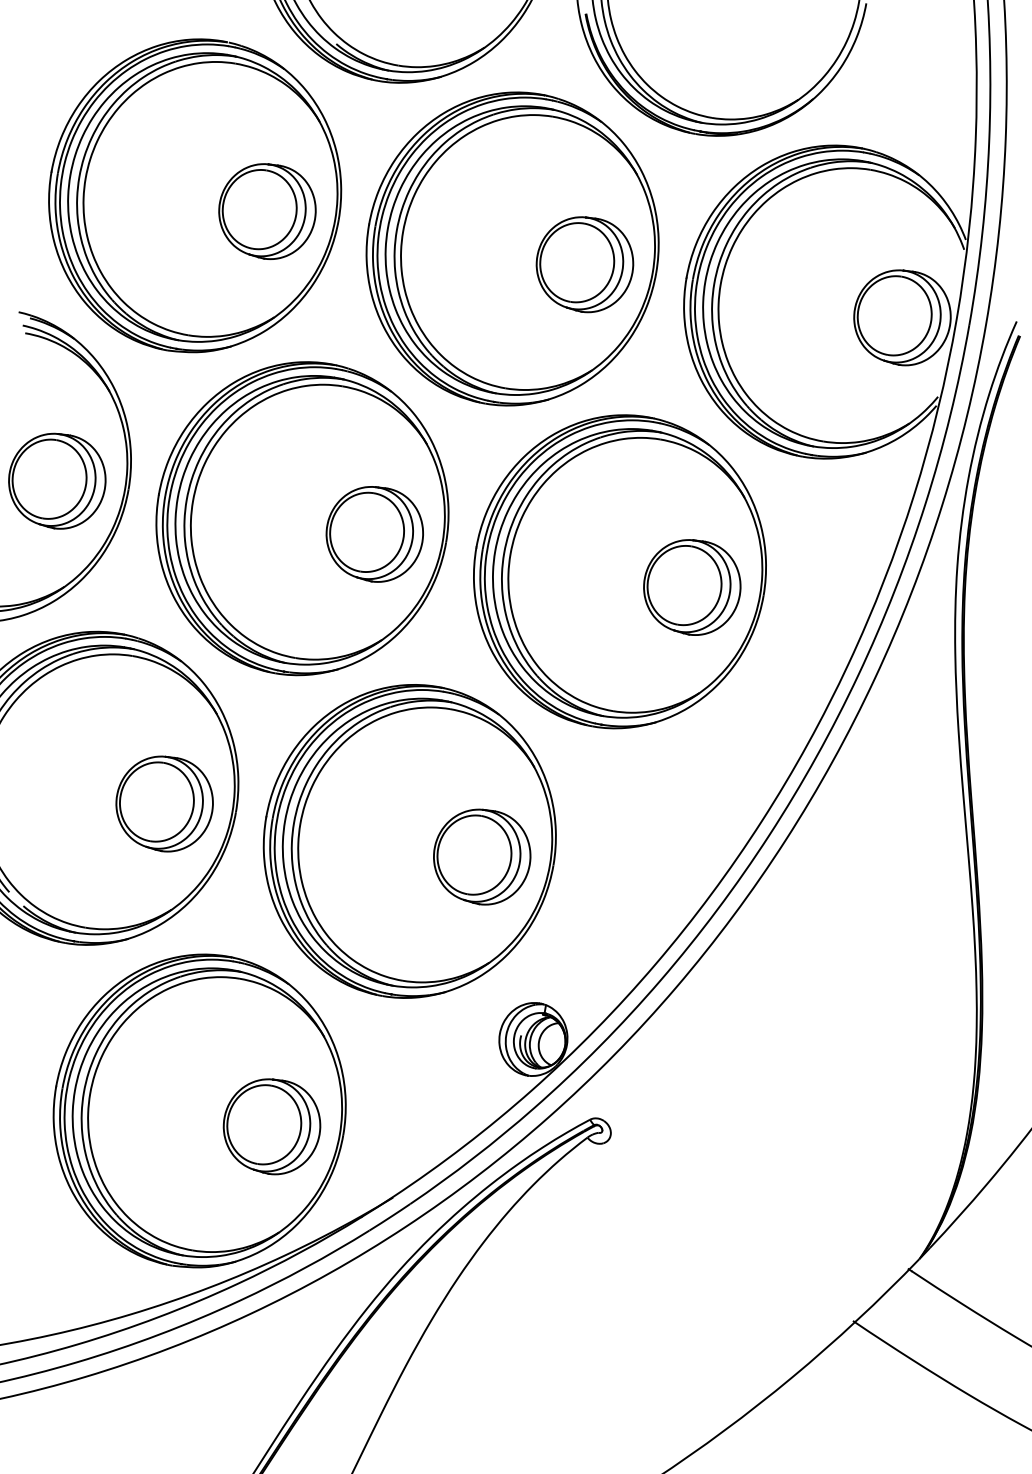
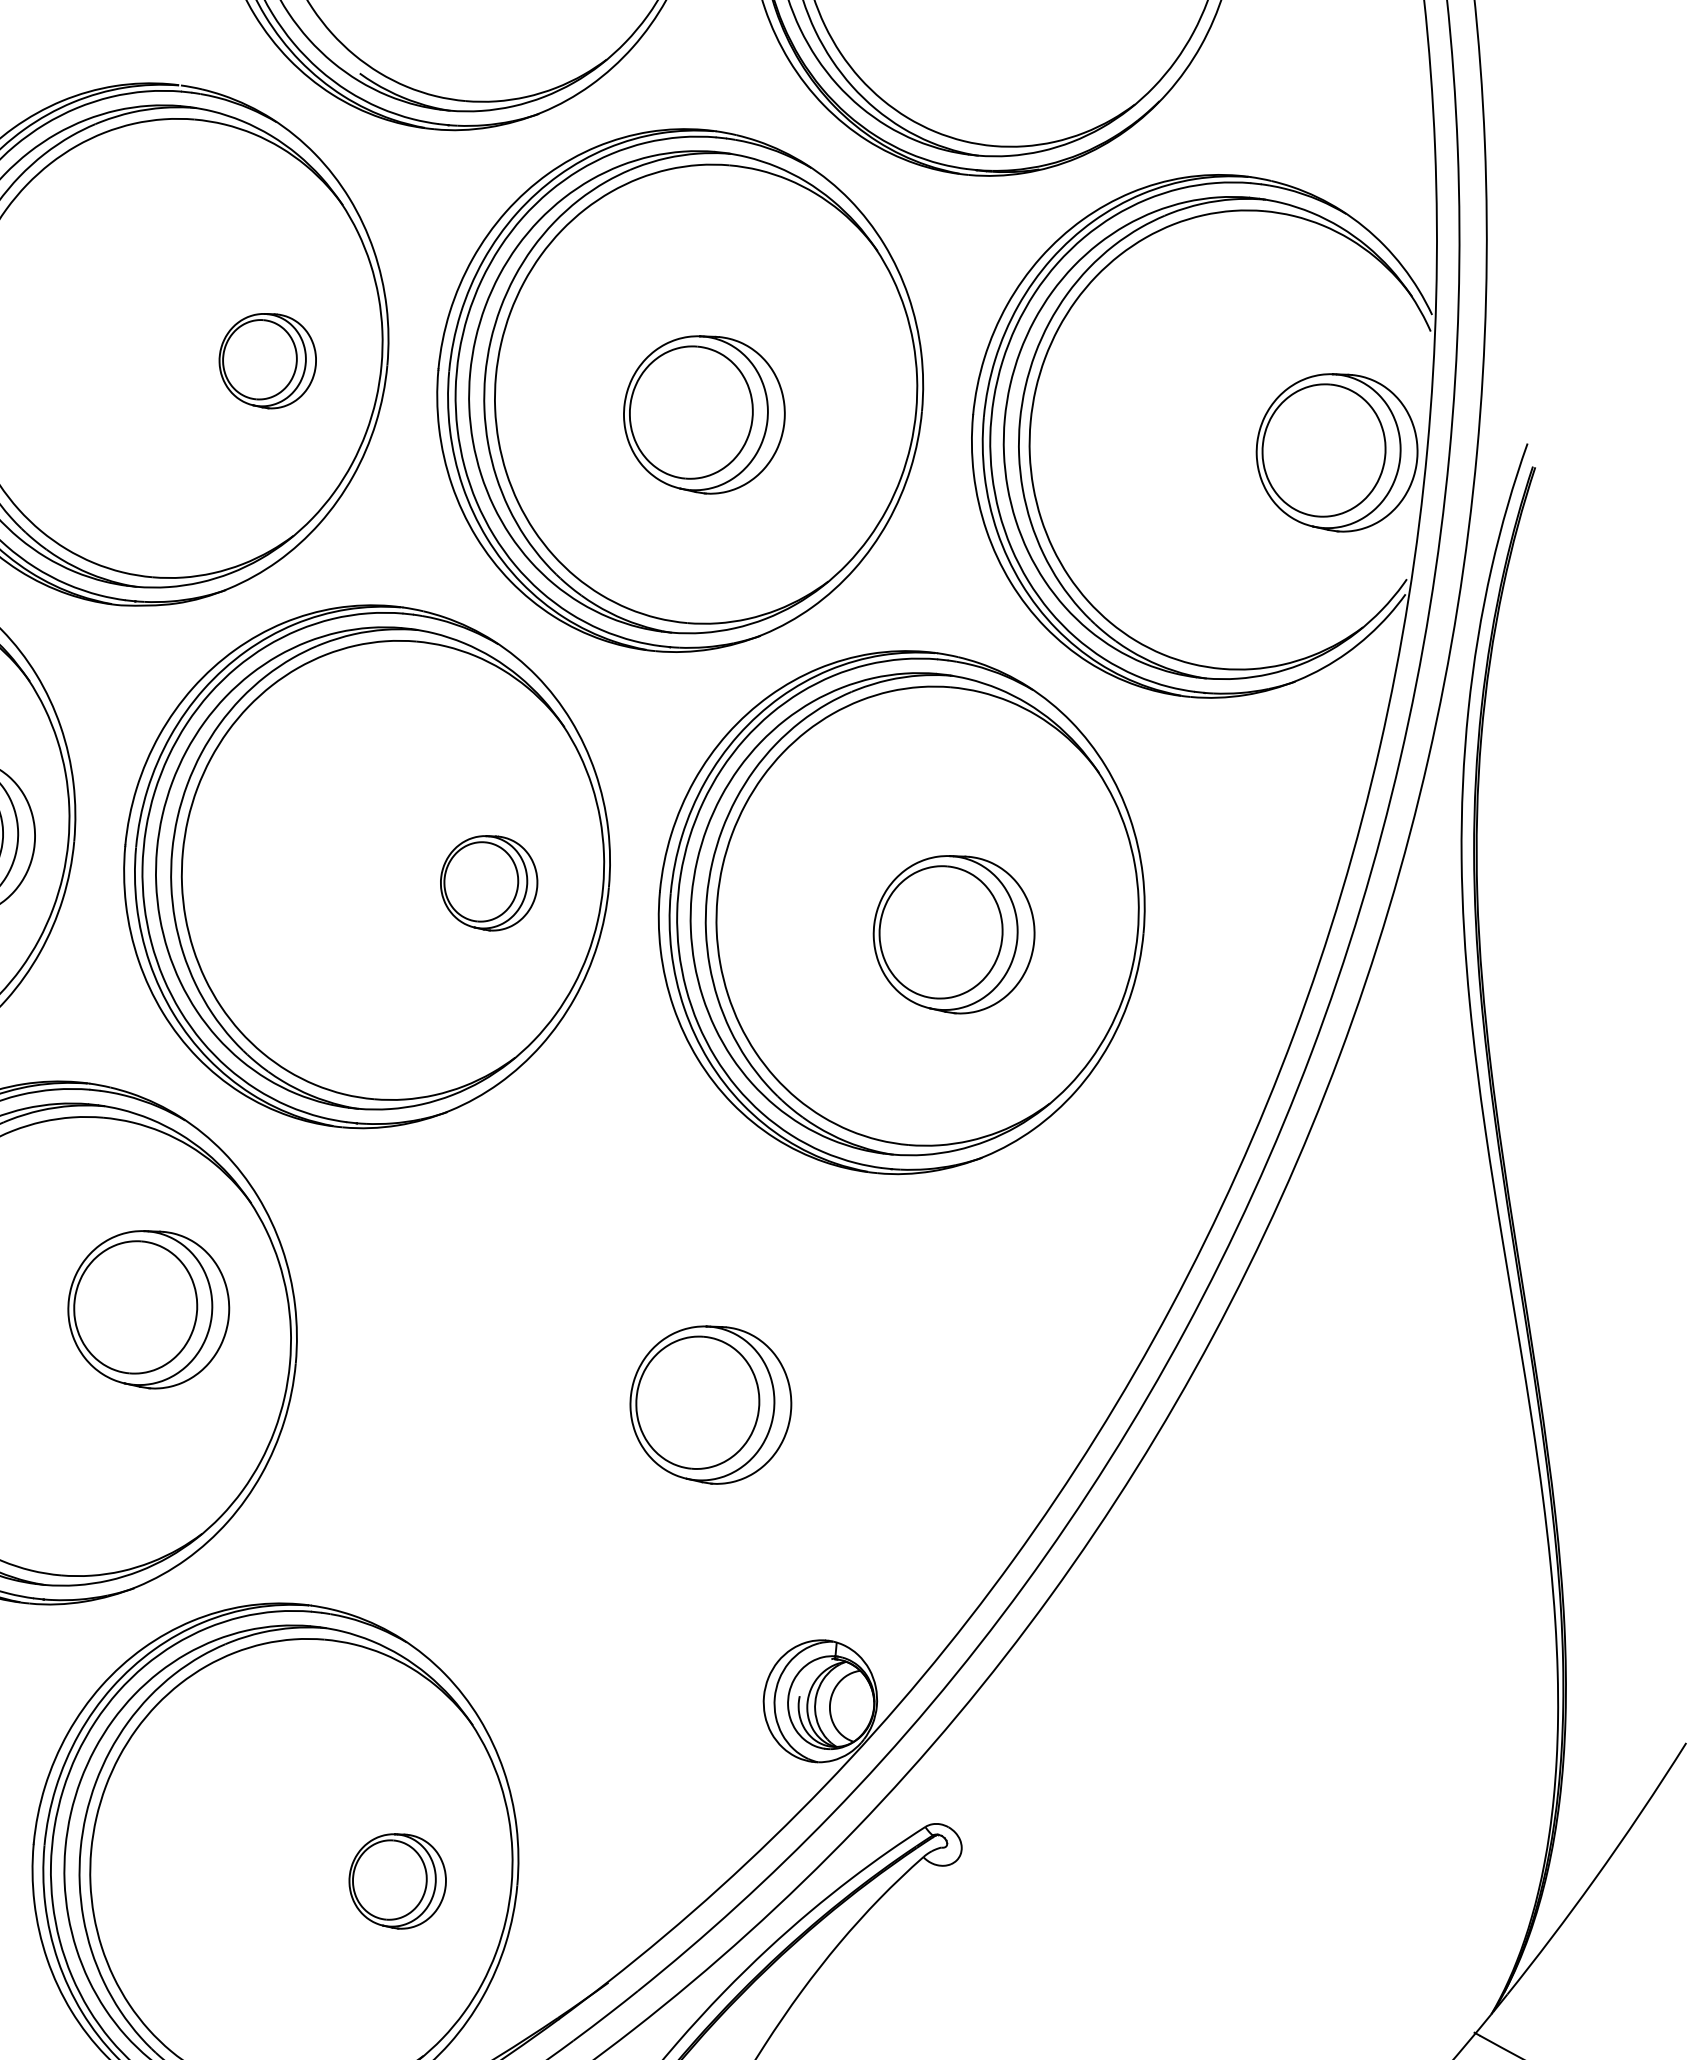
part: (267, 211) -> (267, 361), size x0.6
part: (584, 264) -> (703, 414), moved
part: (374, 534) -> (488, 883), size x0.6
part: (692, 587) -> (954, 934), moved
part: (164, 803) -> (148, 1308), moved
part: (409, 841) -> (588, 1388), removed
part: (271, 1126) -> (396, 1880), size x0.6

